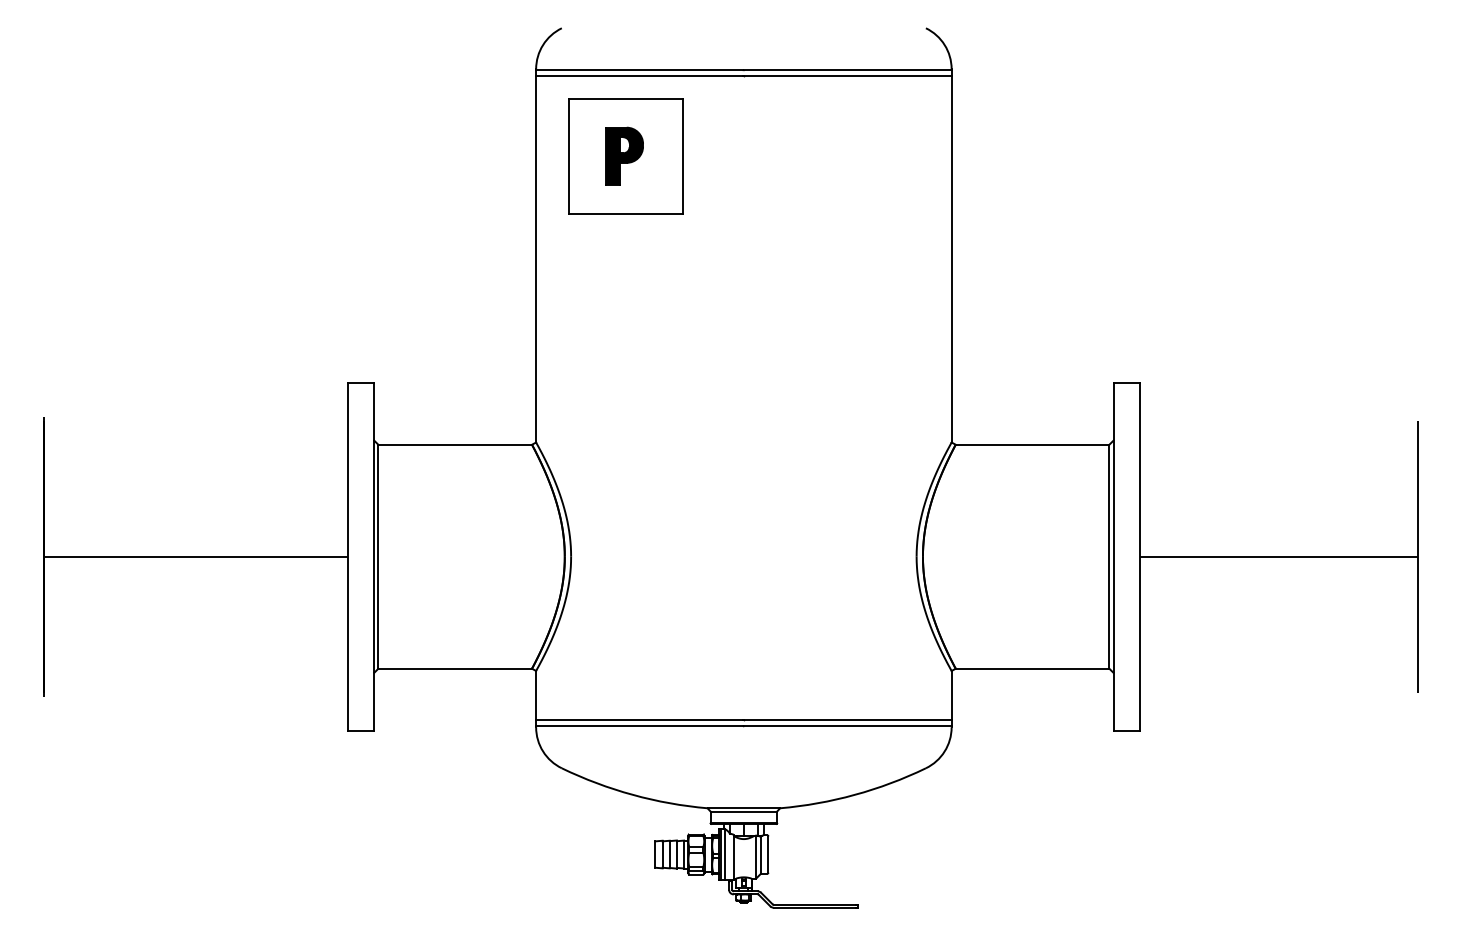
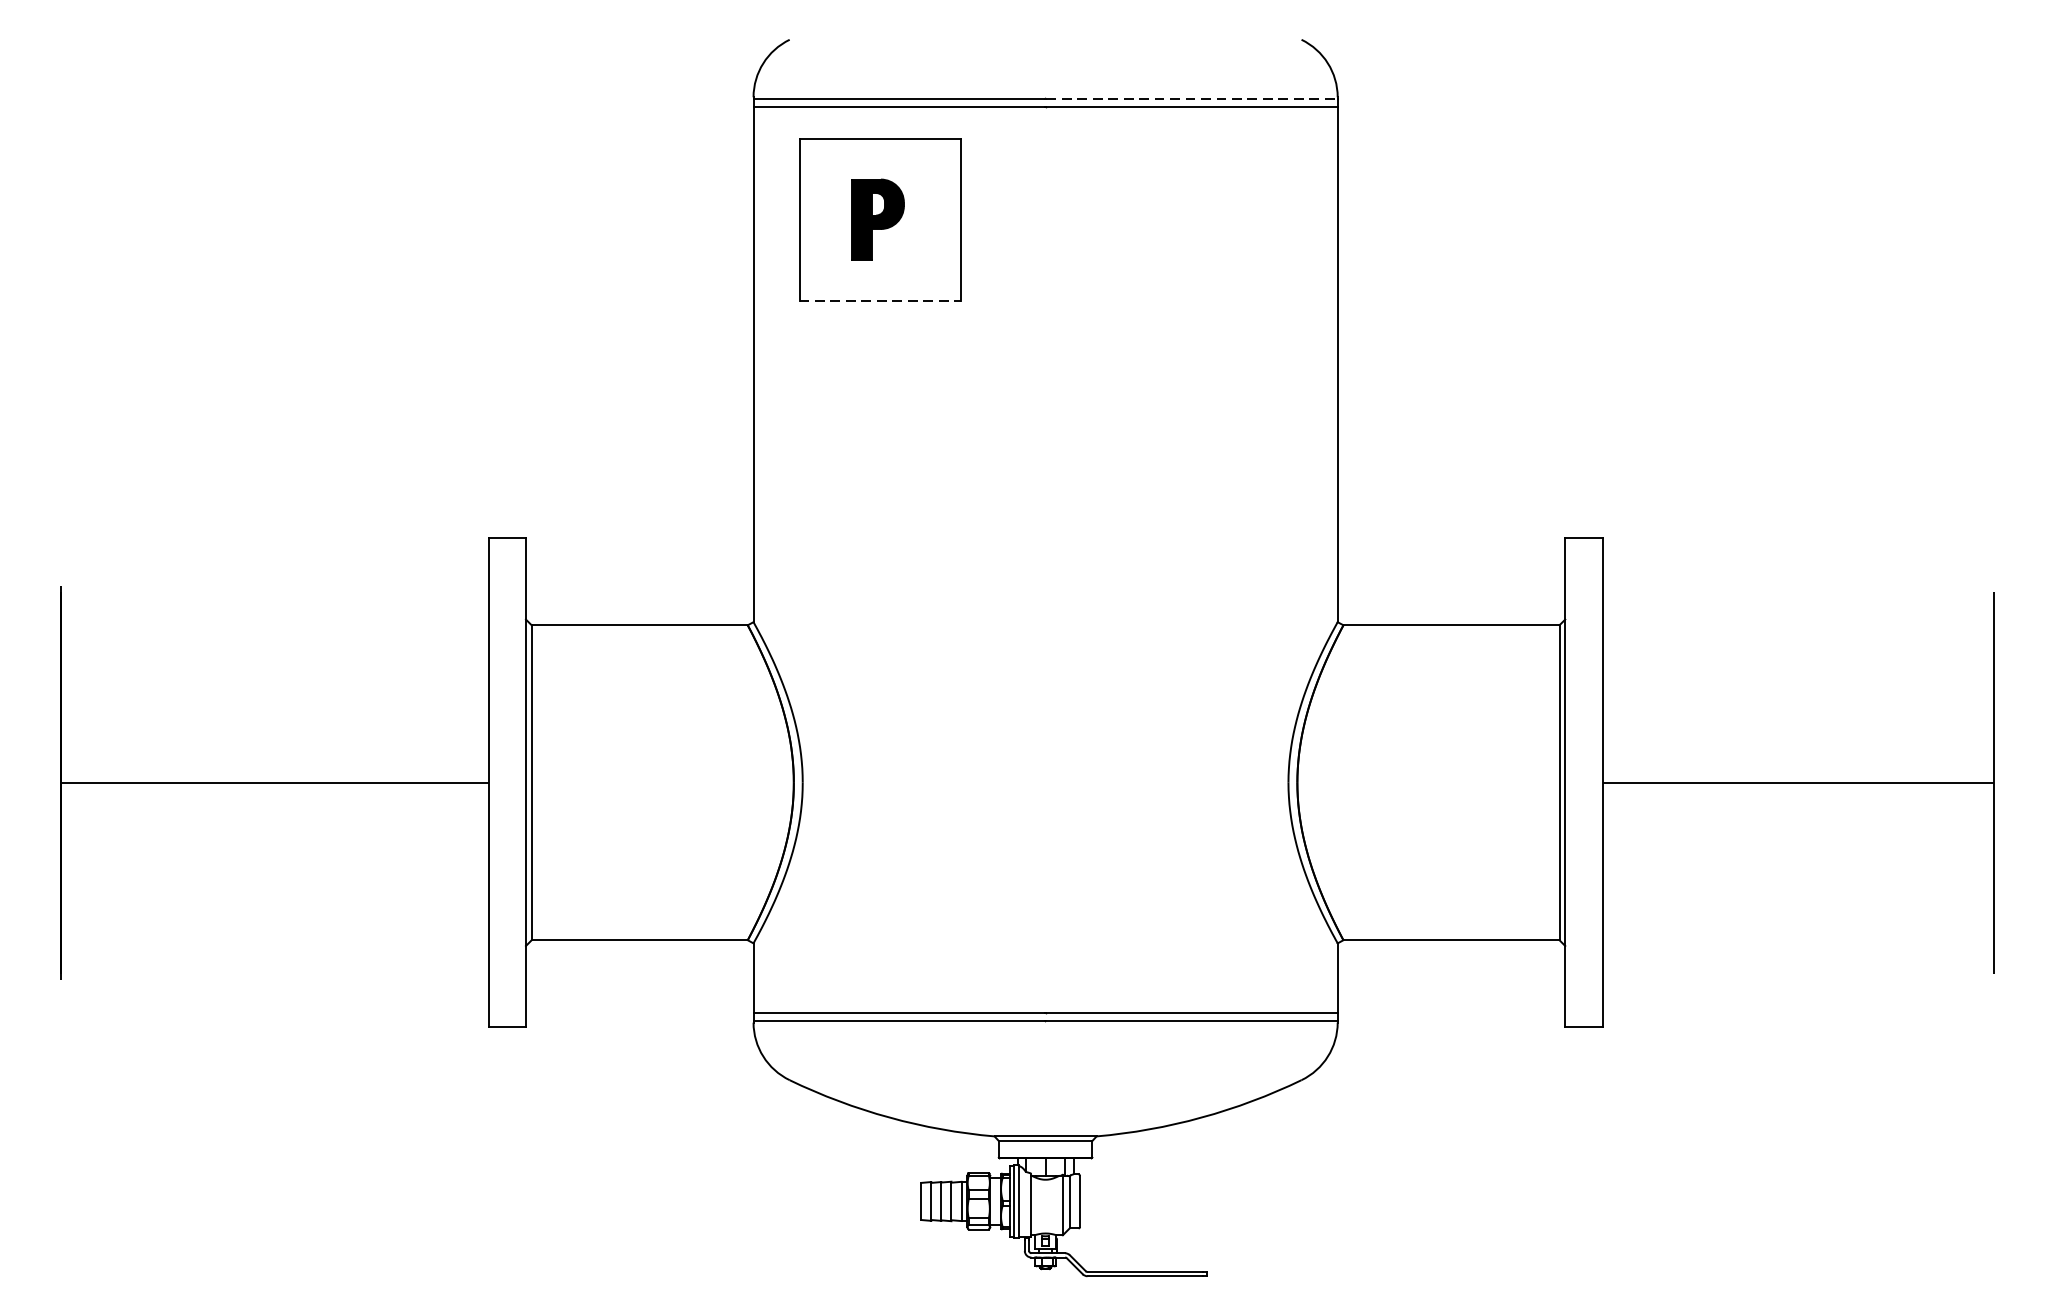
line: (848, 70) -> (1192, 99), solid -> dashed
line: (626, 213) -> (880, 300), solid -> dashed

